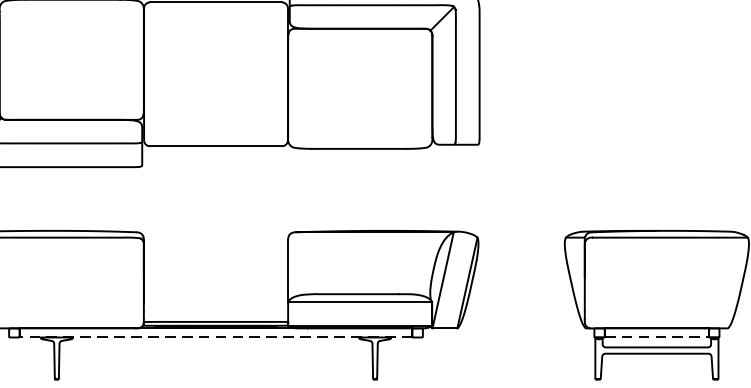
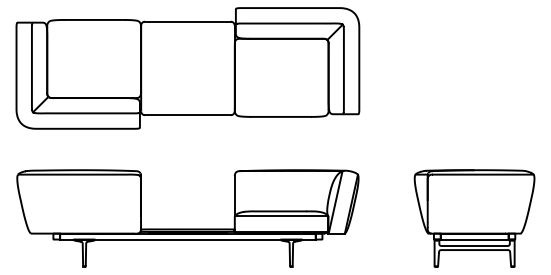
line: (215, 337) -> (187, 239), dashed -> solid
line: (656, 337) -> (474, 239), dashed -> solid

